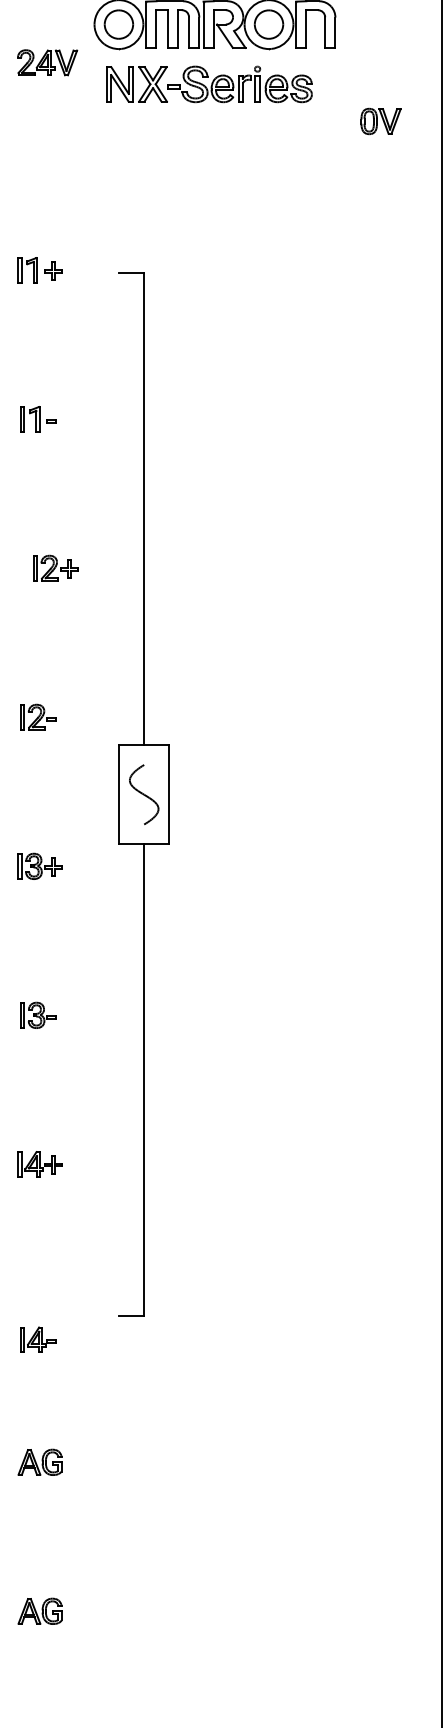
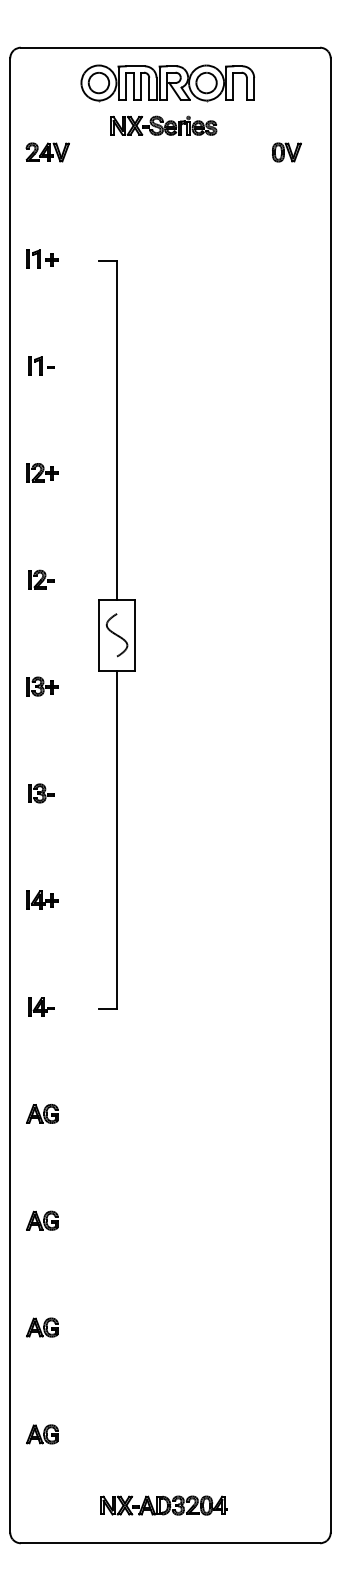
part: (47, 62) -> (47, 152), moved
part: (208, 83) -> (163, 125), size x0.71
part: (55, 567) -> (42, 472), moved
part: (38, 1339) -> (41, 1006), moved

